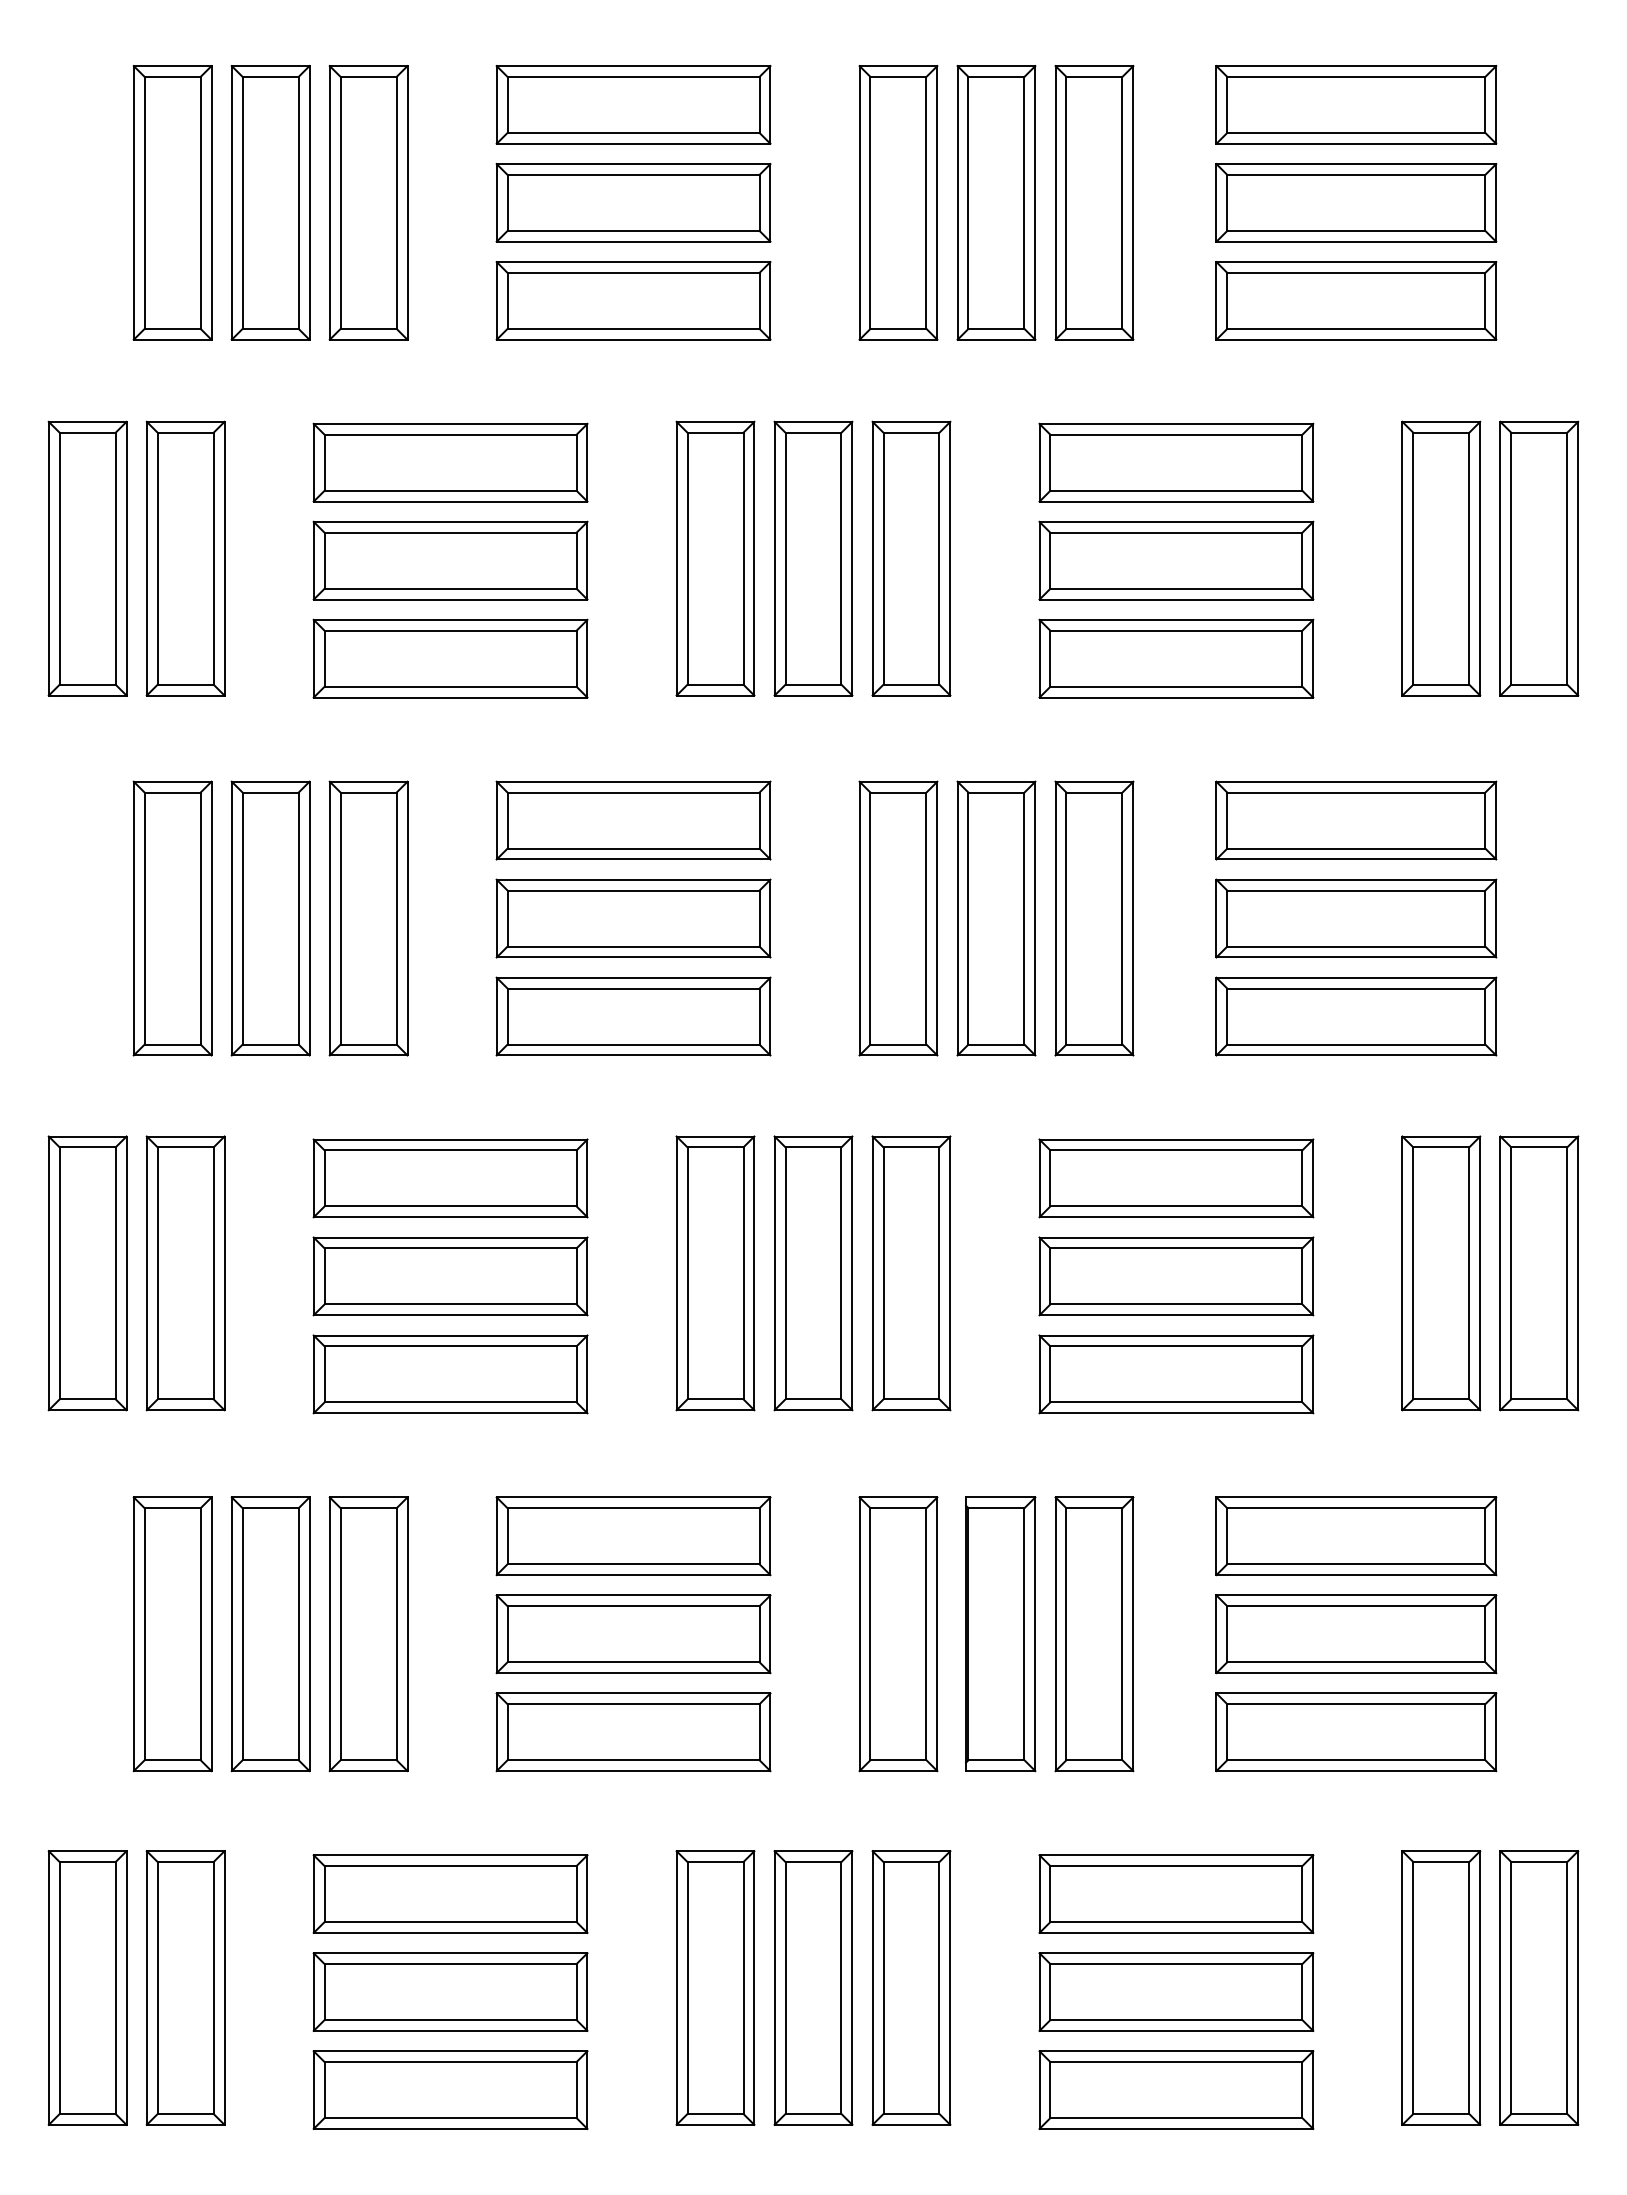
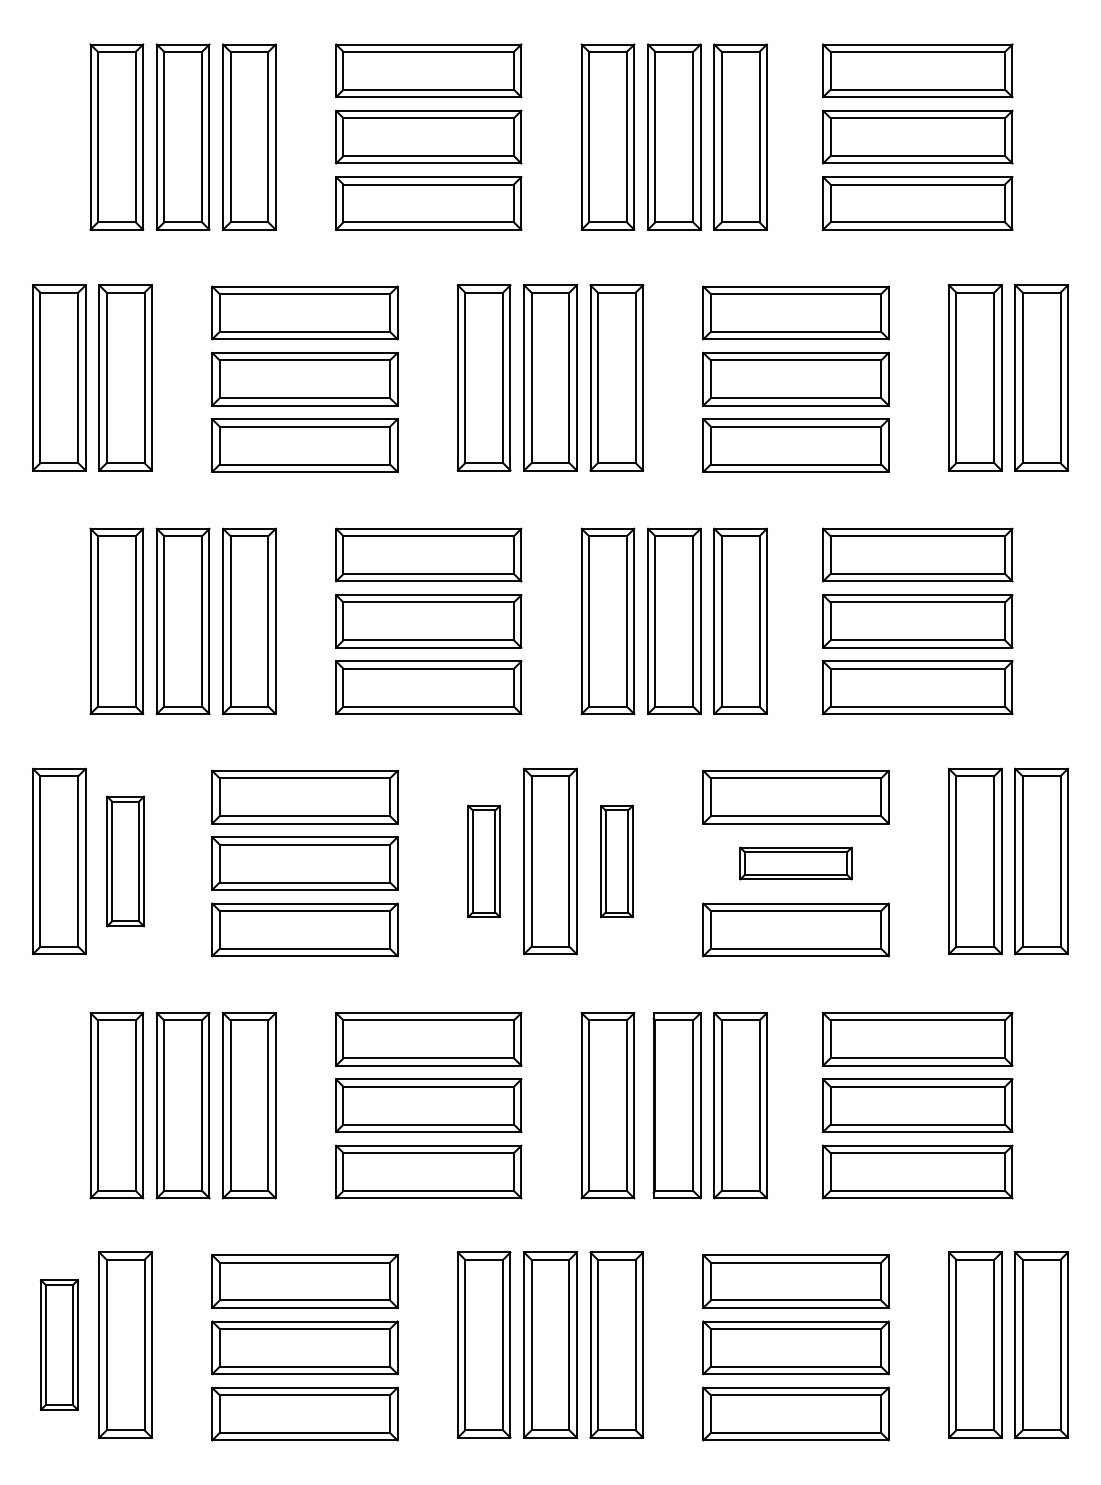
part: (185, 1273) -> (125, 861), size x0.7
part: (714, 1273) -> (483, 861), size x0.6
part: (911, 1273) -> (616, 861), size x0.6
part: (1175, 1276) -> (795, 863), size x0.6
part: (87, 1987) -> (59, 1344), size x0.7

